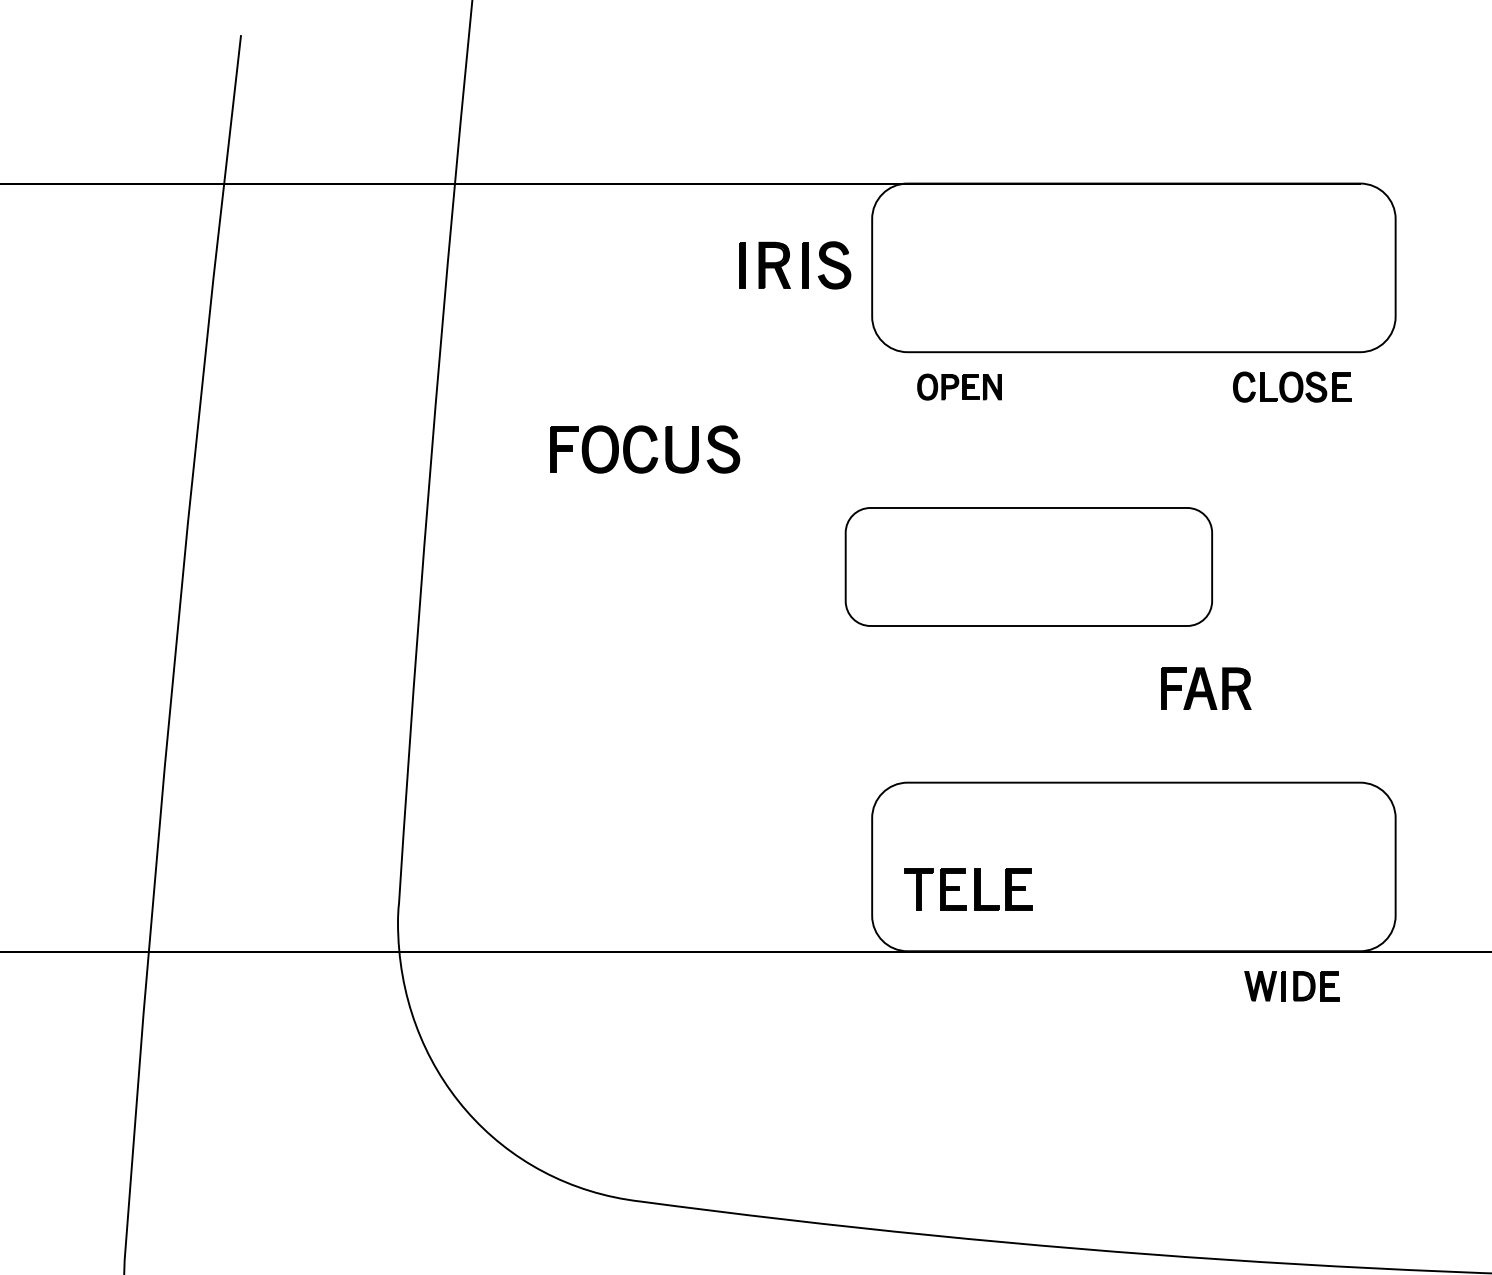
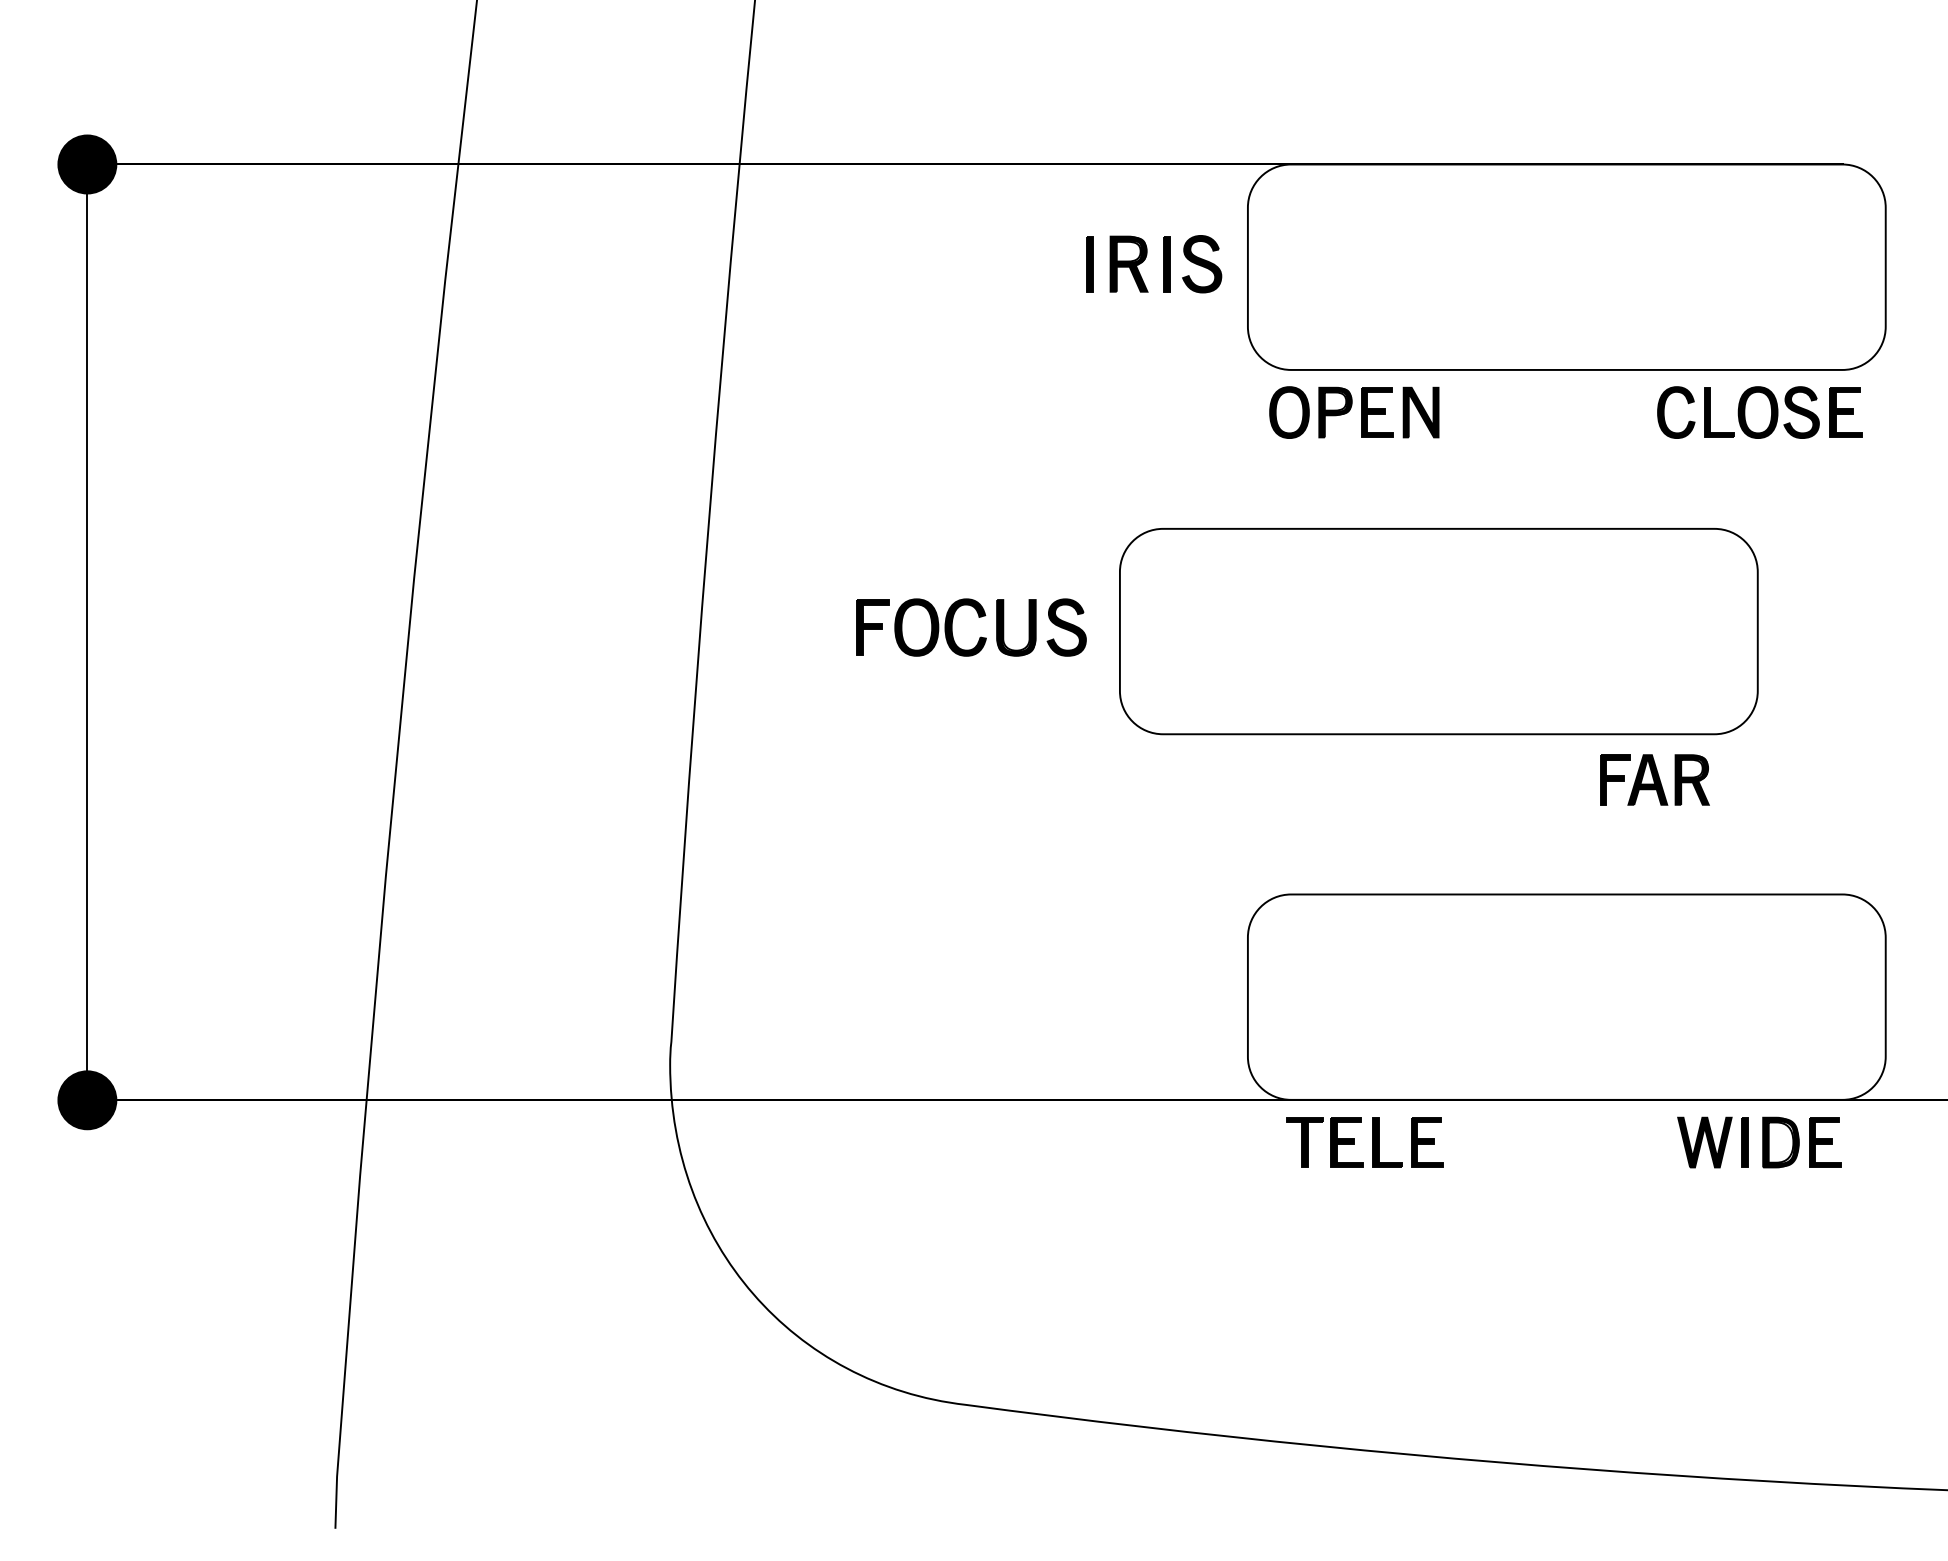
part: (959, 387) -> (1354, 412), size x1.67
part: (1292, 387) -> (1759, 412), size x1.43
part: (651, 441) -> (978, 617), moved
part: (1028, 566) -> (1438, 631), size x1.43
part: (974, 889) -> (1372, 1142), moved
part: (1292, 986) -> (1759, 1142), size x1.43

